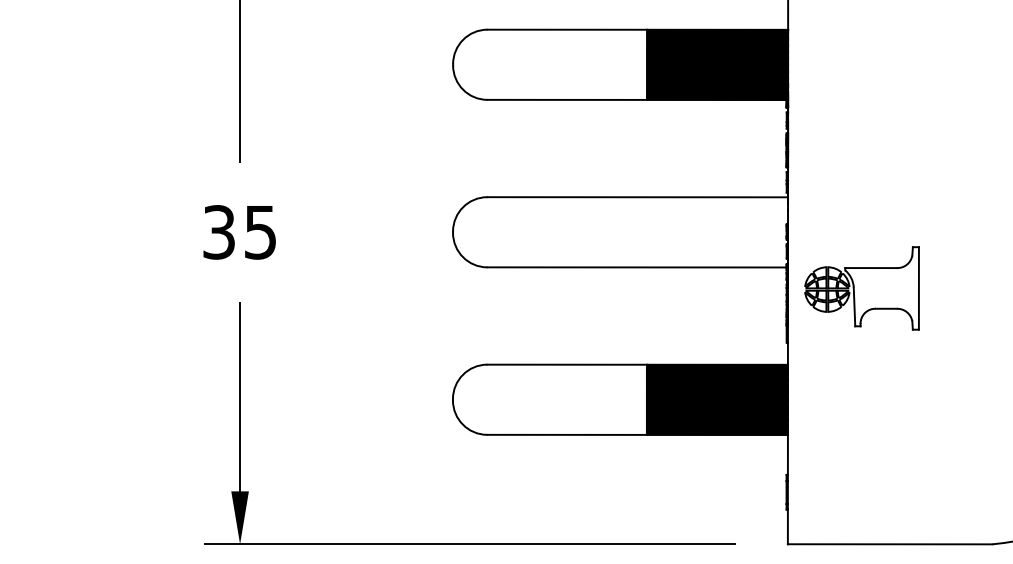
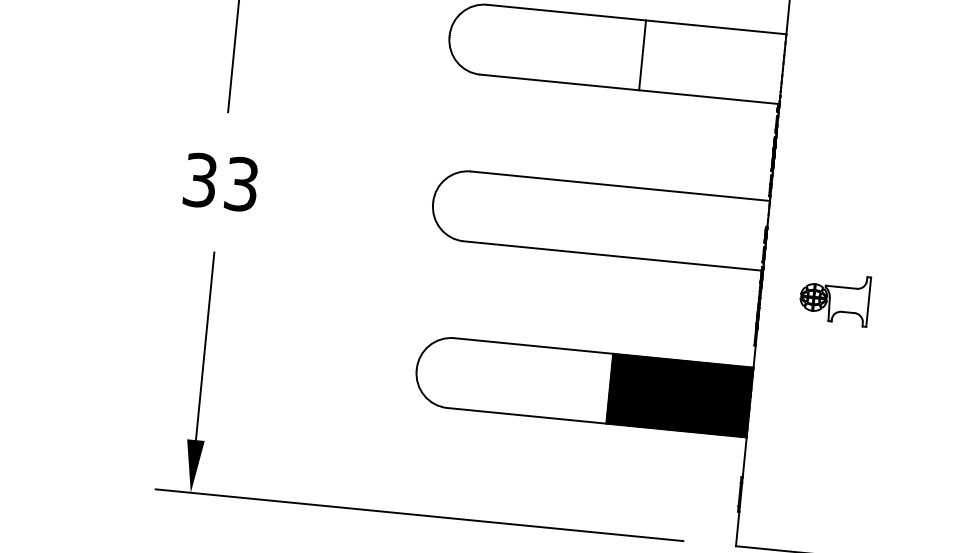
hatch: (717, 64) -> (712, 61), removed
text: (260, 232) -> (241, 184), 35 -> 33
part: (861, 288) -> (834, 298), size x0.6

